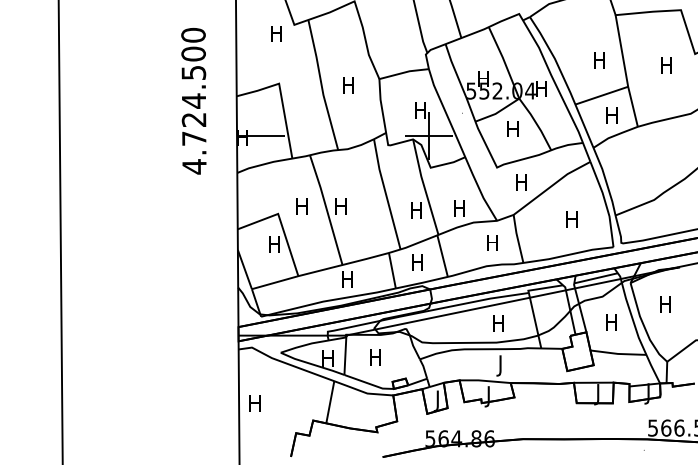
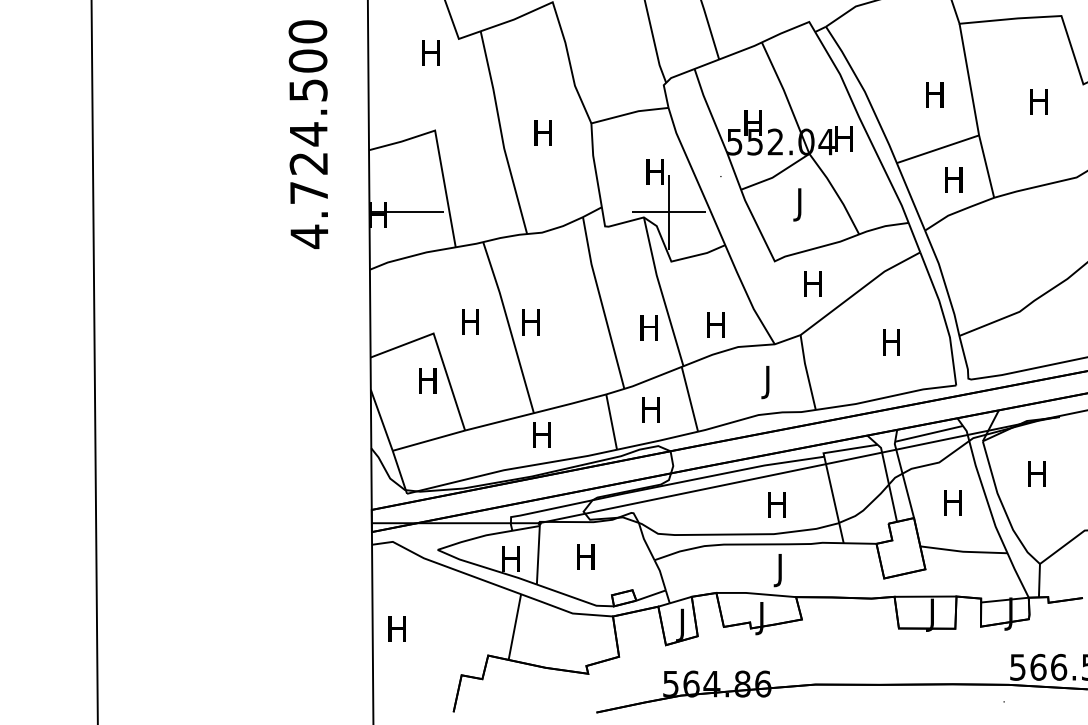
text: (193, 101) -> (307, 134), moved
text: (512, 130) -> (798, 203), H -> J
text: (492, 244) -> (767, 381), H -> J

